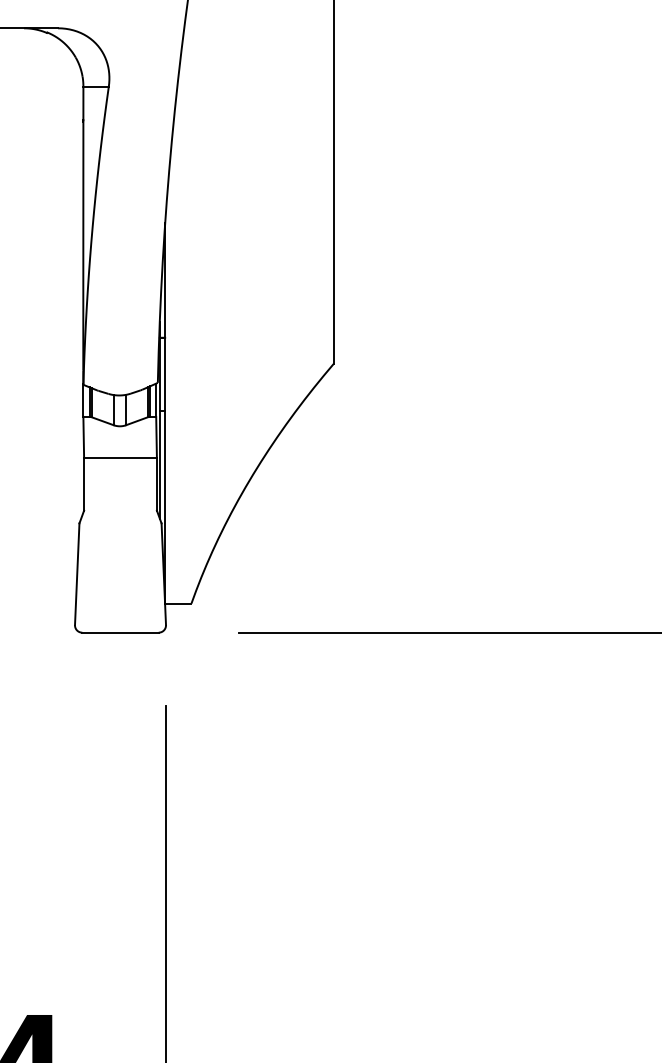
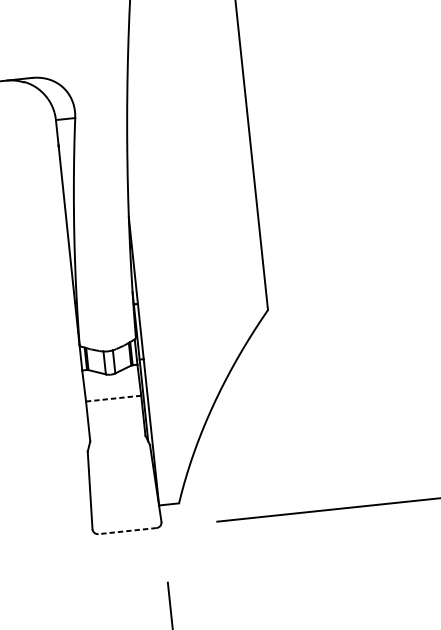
line: (120, 457) -> (113, 398), solid -> dashed
line: (120, 632) -> (127, 530), solid -> dashed

